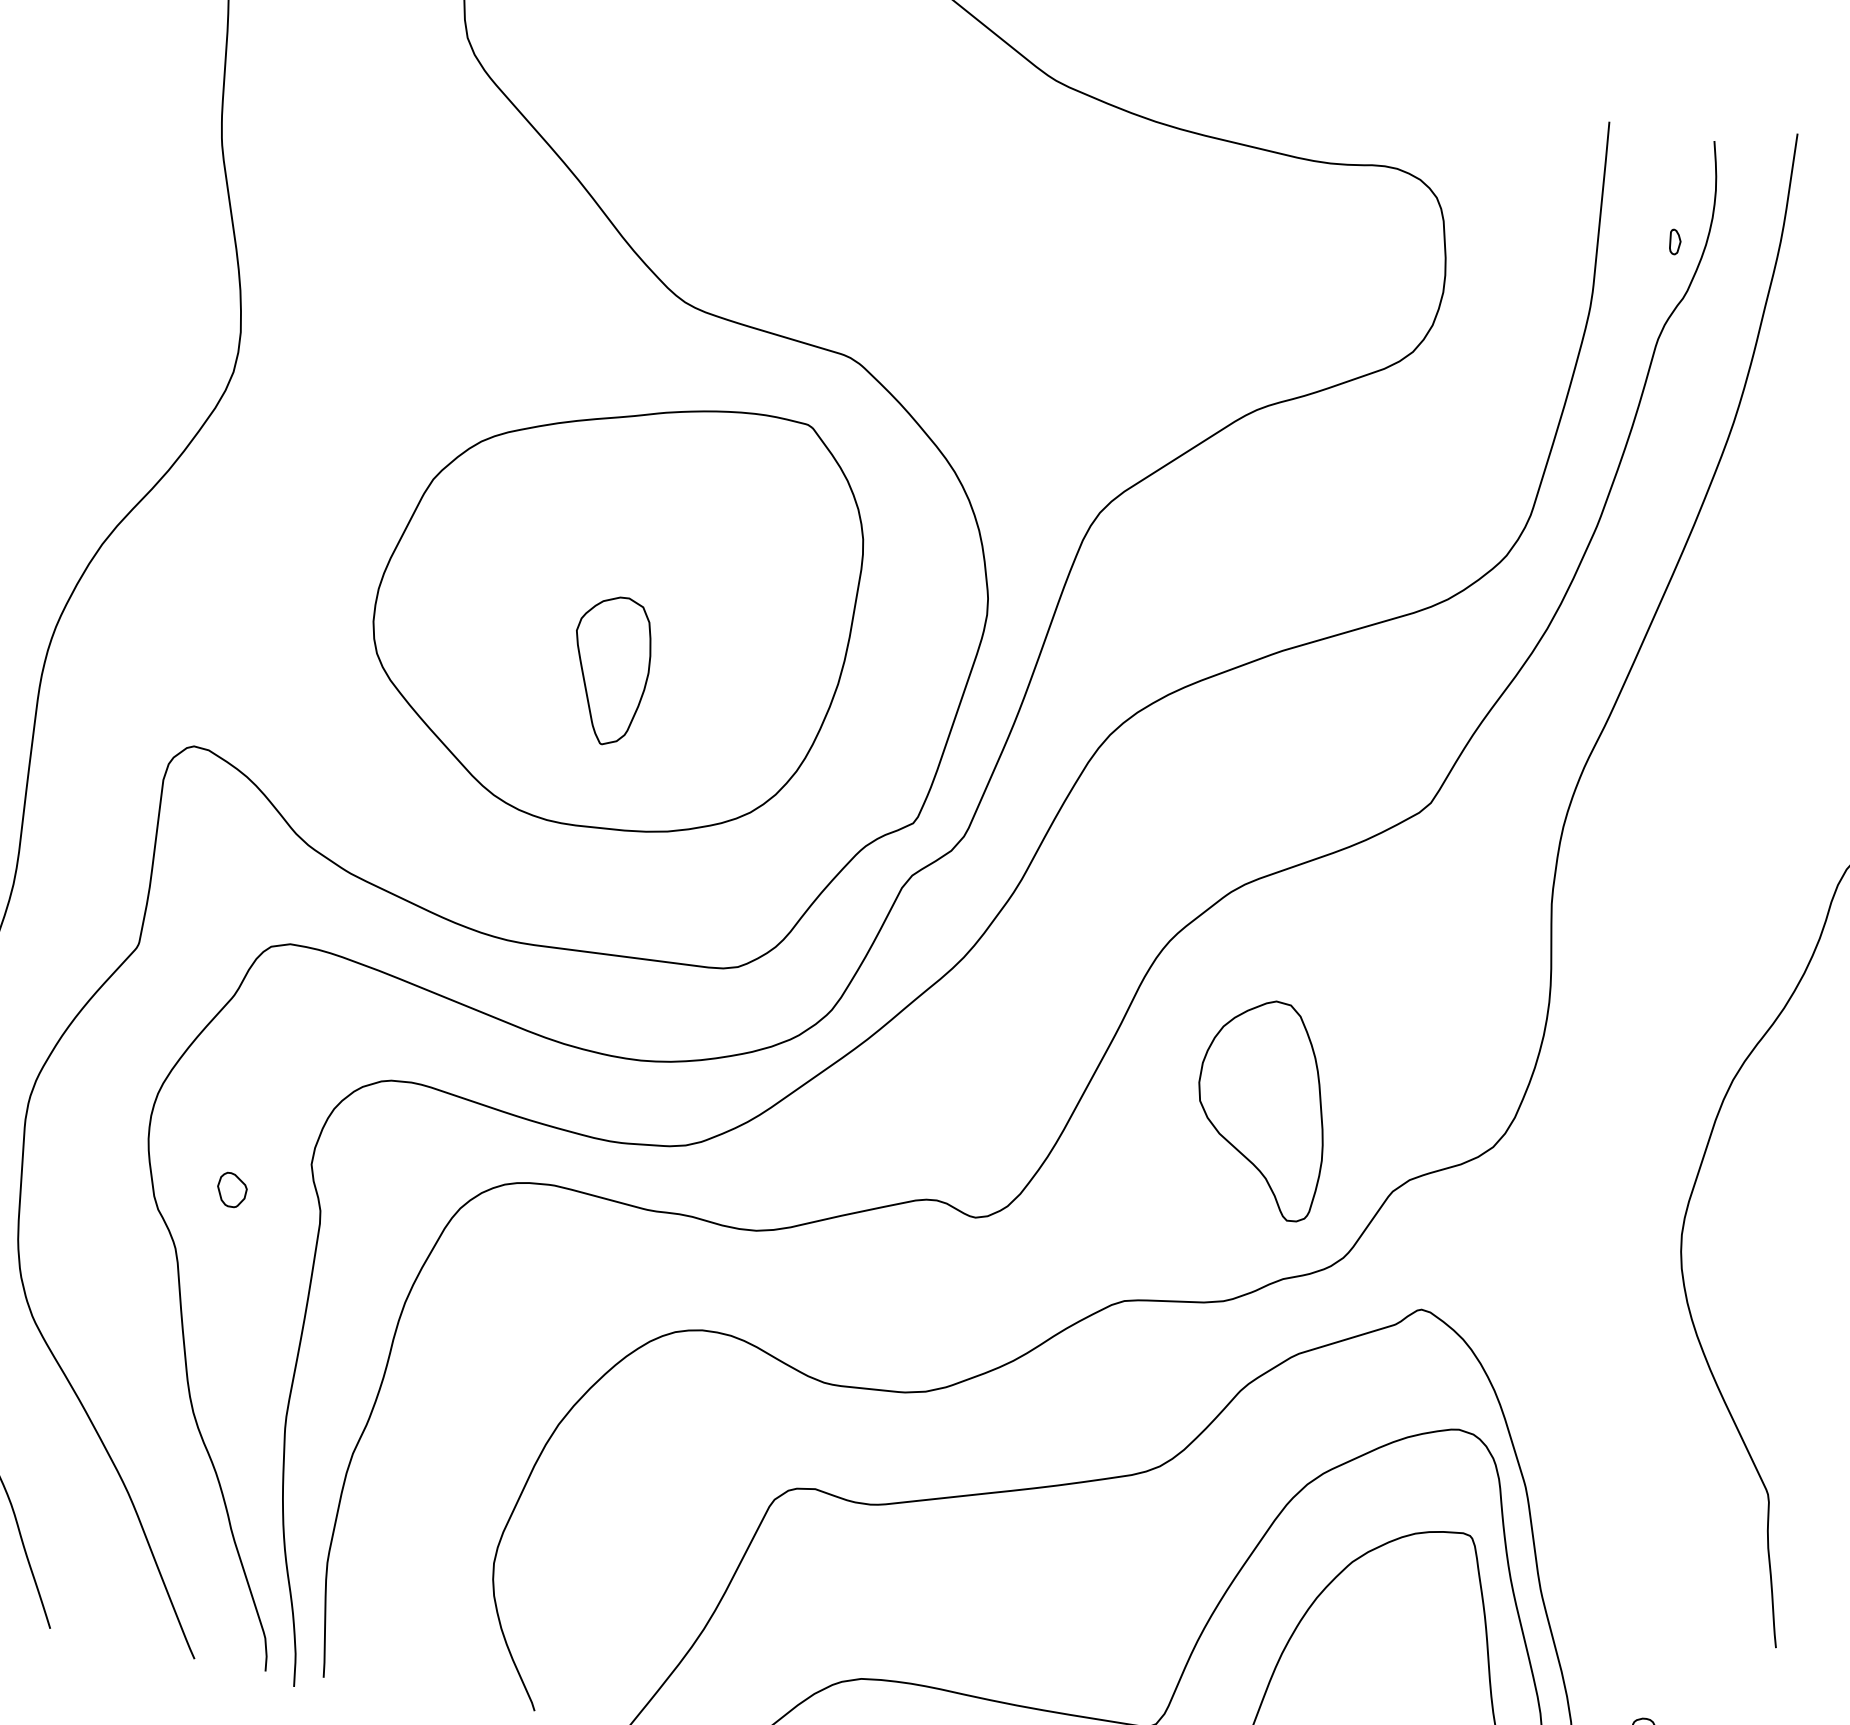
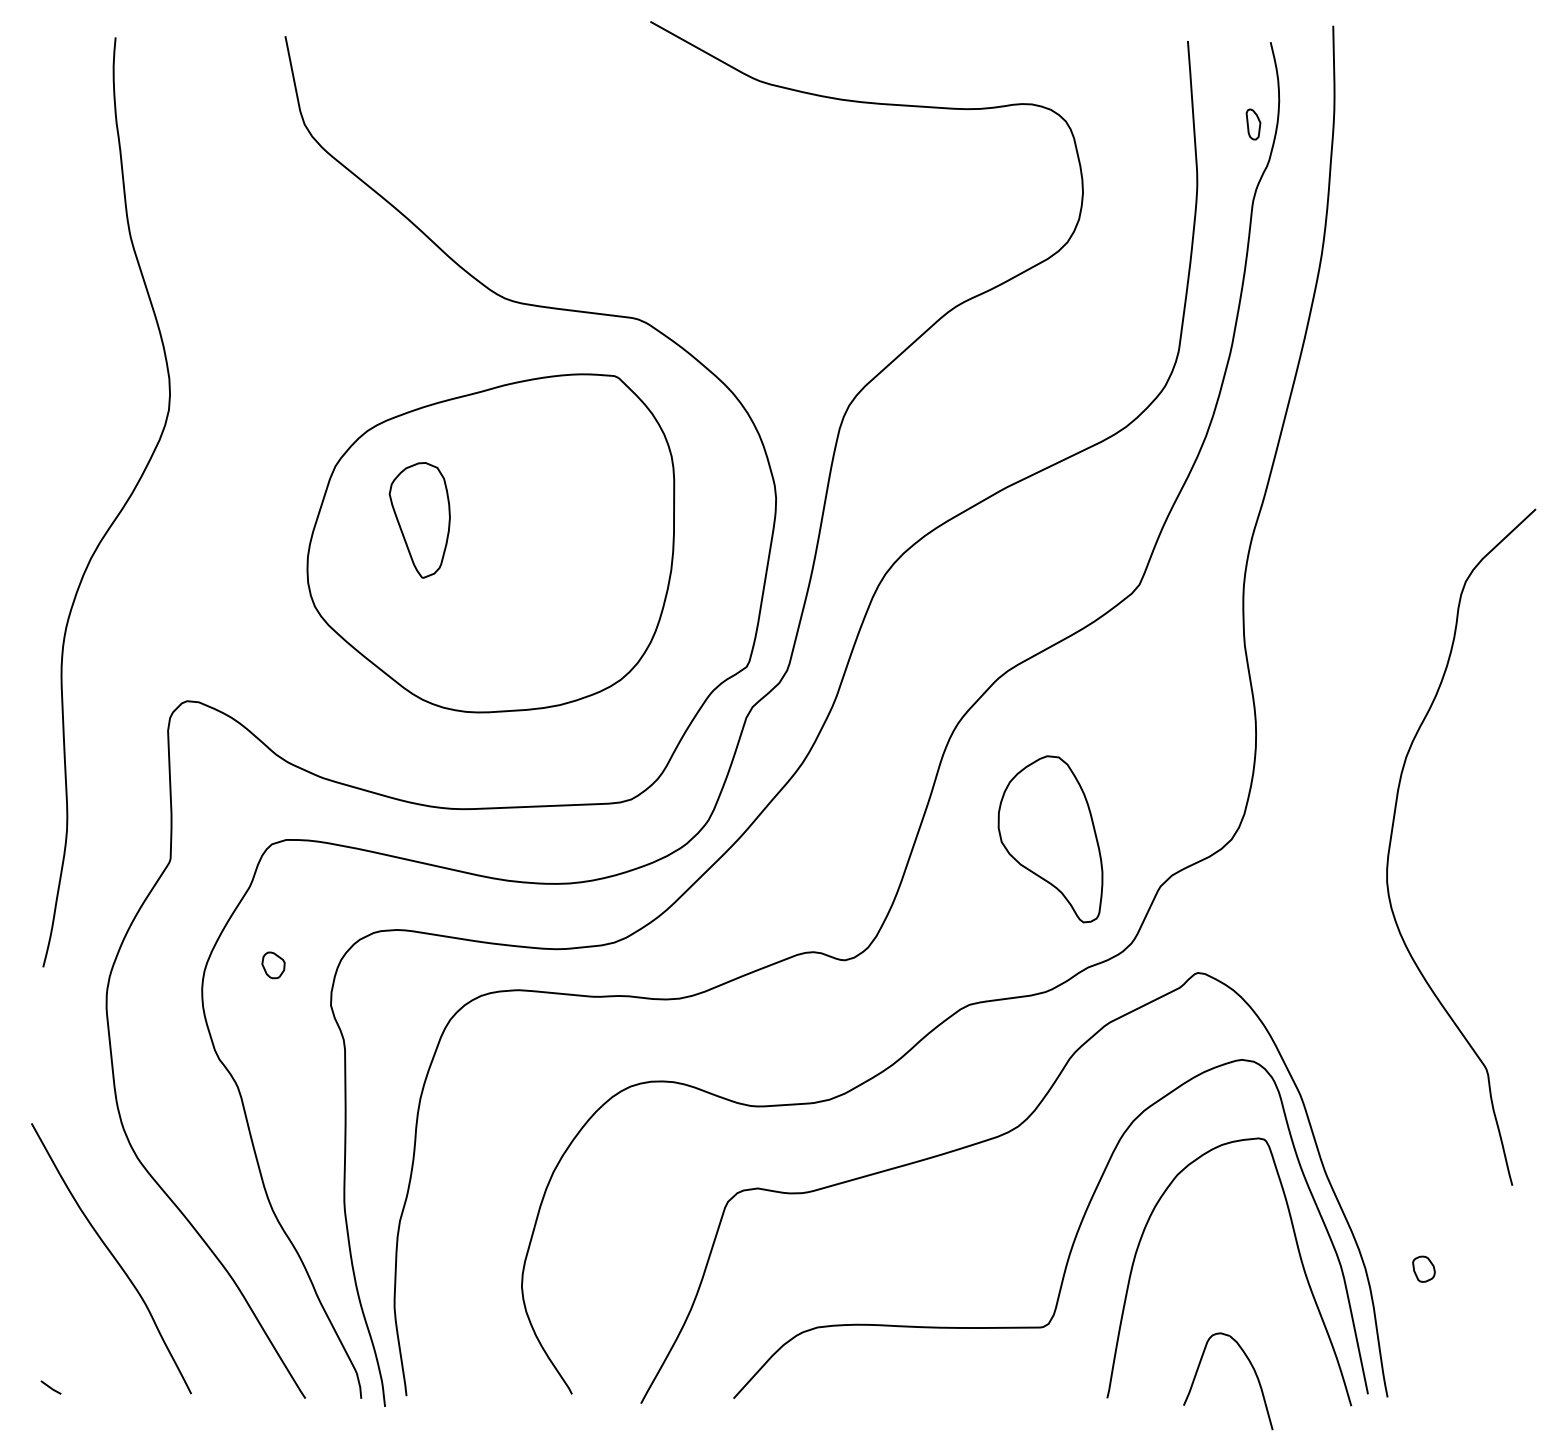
part: (1674, 242) -> (1253, 124), size x1.6
part: (609, 670) -> (419, 520), moved
part: (231, 1190) -> (273, 965), moved

